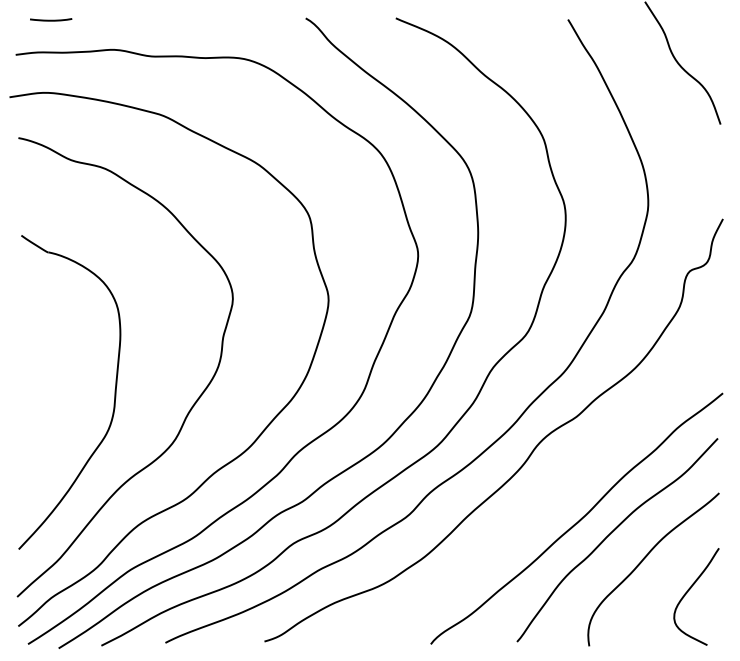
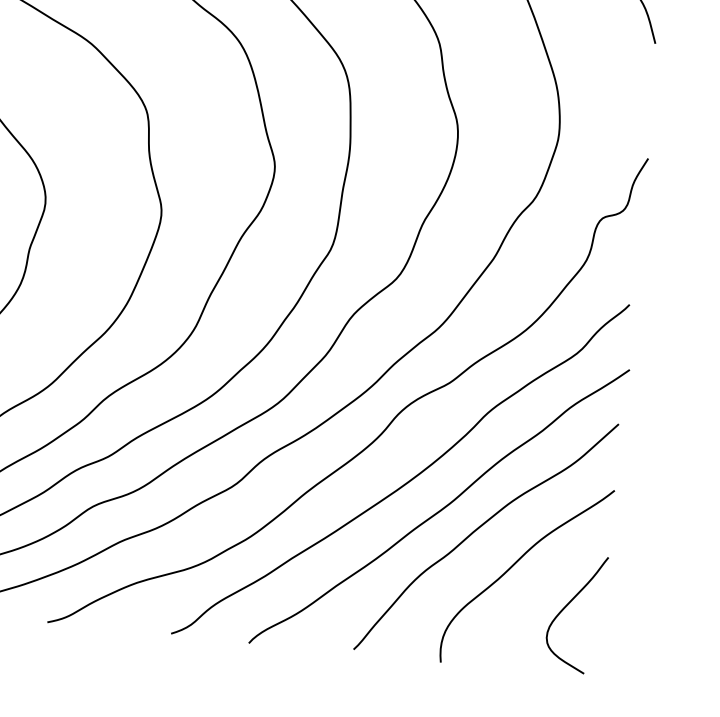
curve: (548, 500) -> (406, 481), added

